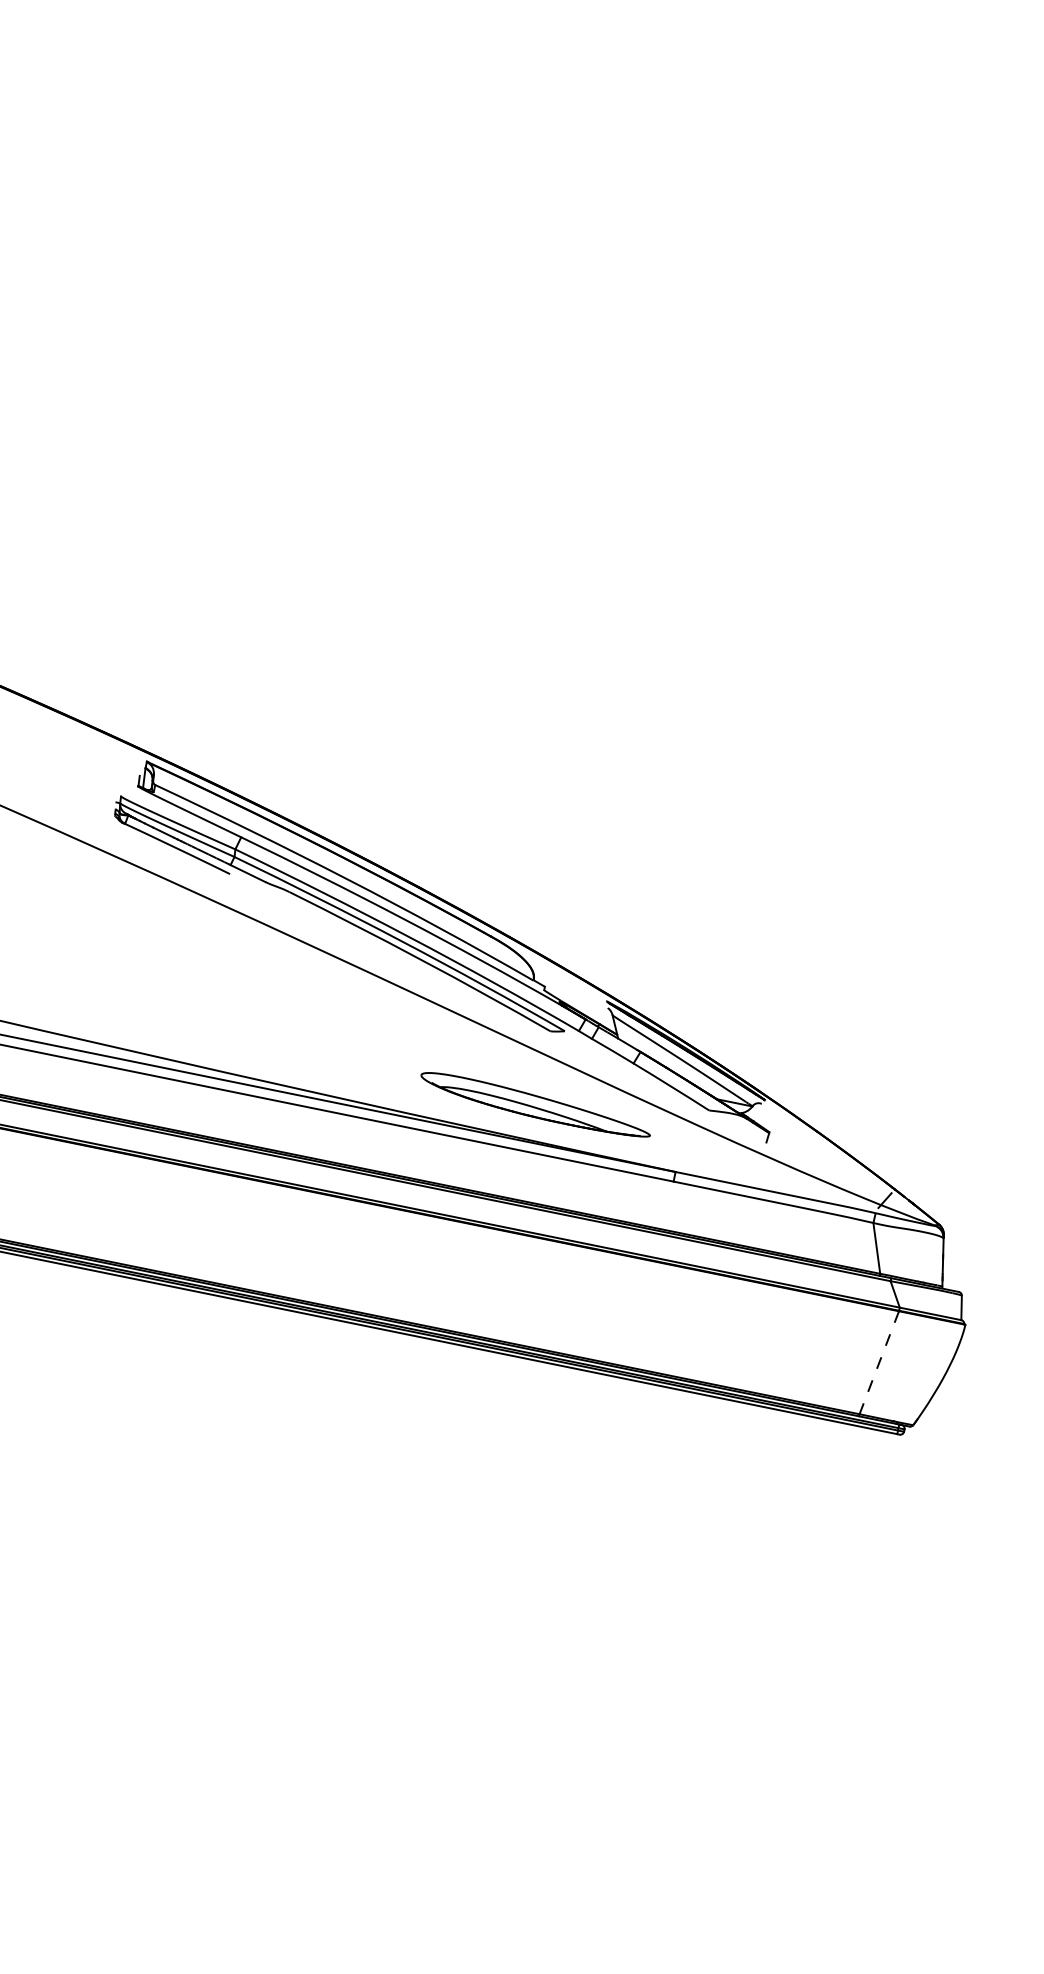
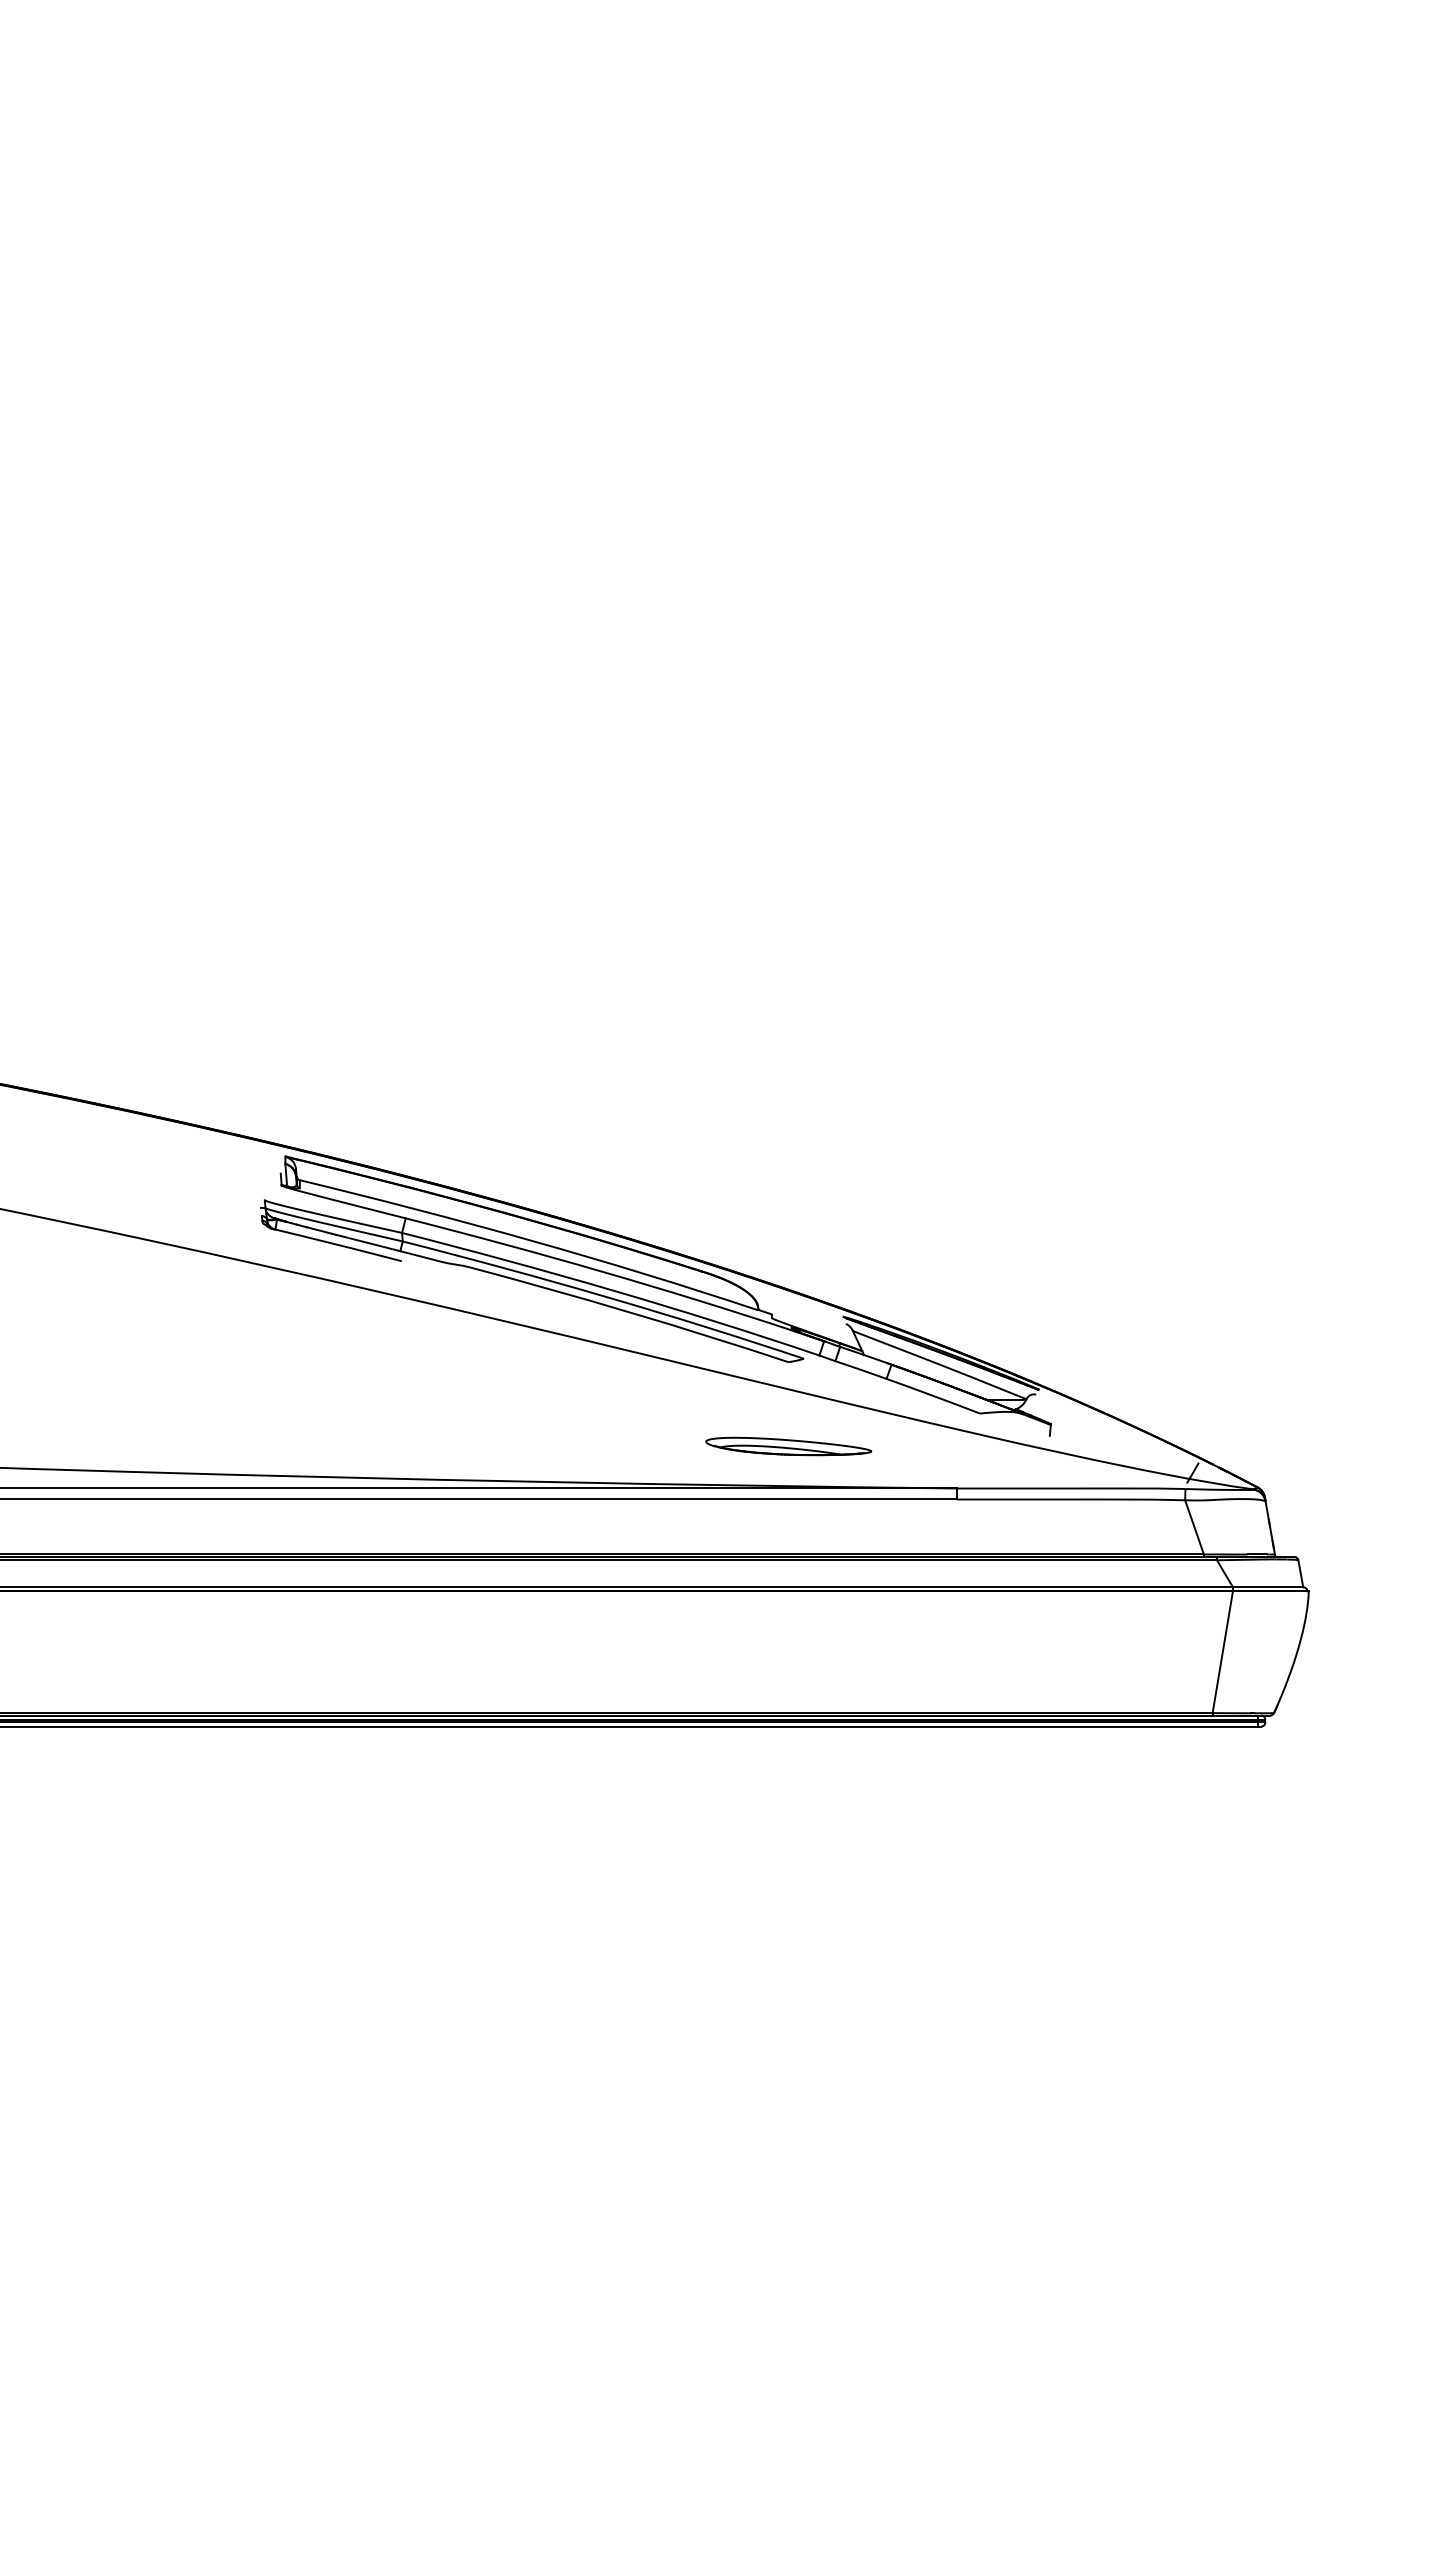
part: (535, 1105) -> (788, 1446), size x0.62
line: (879, 1362) -> (1222, 1652), dashed -> solid

